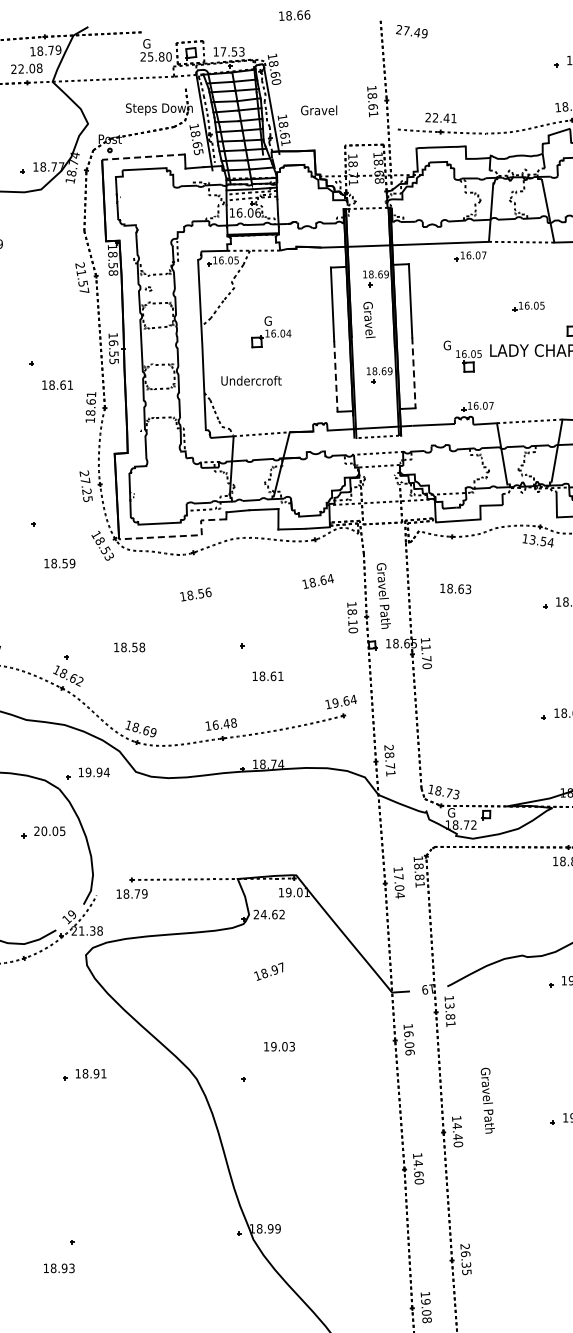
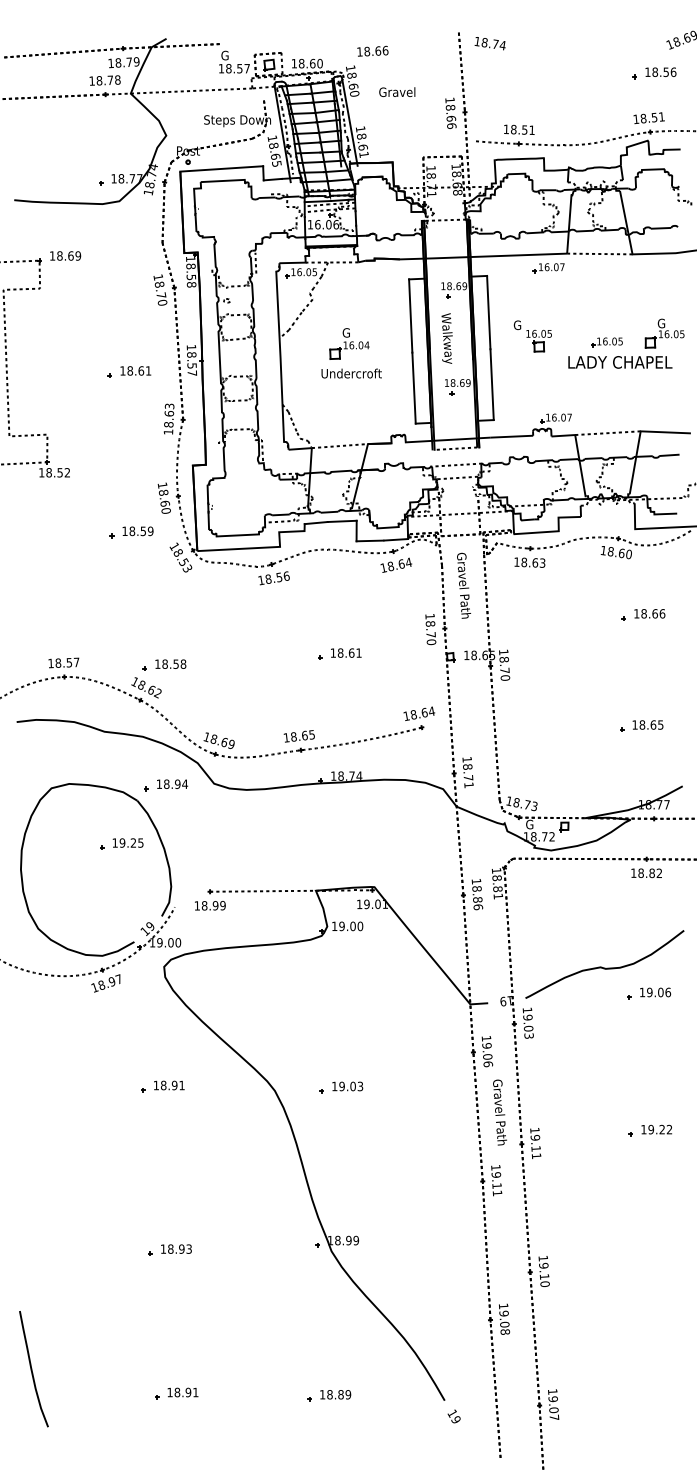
text: (294, 14) -> (372, 50), moved
text: (411, 31) -> (489, 43), 27.49 -> 18.74
text: (232, 51) -> (310, 63), 17.53 -> 18.60
text: (156, 56) -> (234, 68), 25.80 -> 18.57
text: (23, 68) -> (101, 80), 22.08 -> 18.78
text: (319, 109) -> (397, 91), moved
text: (373, 113) -> (451, 125), 18.61 -> 18.66
text: (437, 117) -> (515, 129), 22.41 -> 18.51
line: (143, 156) -> (221, 168), dashed -> solid
text: (82, 277) -> (160, 289), 21.57 -> 18.70
part: (528, 306) -> (606, 342), moved
text: (369, 326) -> (447, 338), Gravel -> Walkway
text: (113, 351) -> (191, 363), 16.55 -> 18.57
part: (462, 356) -> (532, 336), moved
line: (414, 373) -> (492, 385), dashed -> solid
line: (336, 376) -> (414, 388), dashed -> solid
text: (251, 380) -> (351, 373), moved
text: (57, 384) -> (135, 370), moved
text: (91, 394) -> (169, 406), 18.61 -> 18.63
text: (85, 485) -> (163, 497), 27.25 -> 18.60
line: (182, 535) -> (260, 547), dashed -> solid
text: (541, 540) -> (619, 552), 13.54 -> 18.60
text: (59, 563) -> (137, 531), moved
text: (318, 580) -> (396, 564), moved
text: (455, 588) -> (529, 562), moved
text: (195, 594) -> (273, 578), moved
text: (383, 595) -> (463, 585), moved
text: (352, 622) -> (430, 634), 18.10 -> 18.70
text: (129, 646) -> (170, 663), moved
text: (425, 647) -> (503, 659), 11.70 -> 18.70
text: (268, 675) -> (346, 652), moved
text: (335, 702) -> (413, 714), 19.64 -> 18.64
text: (225, 723) -> (303, 735), 16.48 -> 18.65
text: (388, 746) -> (466, 758), 28.71 -> 18.71
text: (88, 771) -> (166, 783), 19.94 -> 18.94
text: (46, 830) -> (124, 842), 20.05 -> 19.25
text: (399, 886) -> (477, 898), 17.04 -> 18.86
text: (137, 893) -> (215, 905), 18.79 -> 18.99
text: (269, 914) -> (347, 926), 24.62 -> 19.00
text: (87, 930) -> (165, 942), 21.38 -> 19.00
text: (268, 971) -> (105, 983), moved
text: (450, 1014) -> (528, 1026), 13.81 -> 19.03
text: (408, 1033) -> (486, 1045), 16.06 -> 19.06
text: (279, 1046) -> (347, 1086), moved
text: (487, 1100) -> (499, 1112), moved
text: (457, 1135) -> (535, 1147), 14.40 -> 19.11
text: (418, 1172) -> (496, 1184), 14.60 -> 19.11
text: (465, 1259) -> (543, 1271), 26.35 -> 19.10
text: (59, 1267) -> (176, 1248), moved

